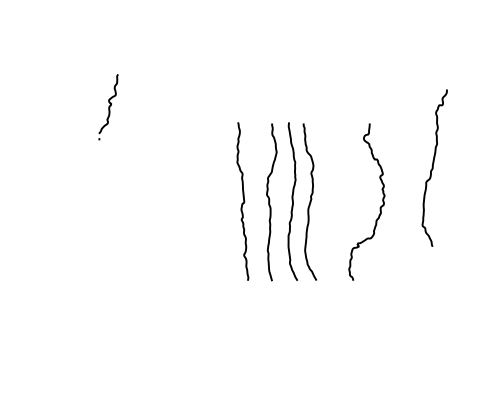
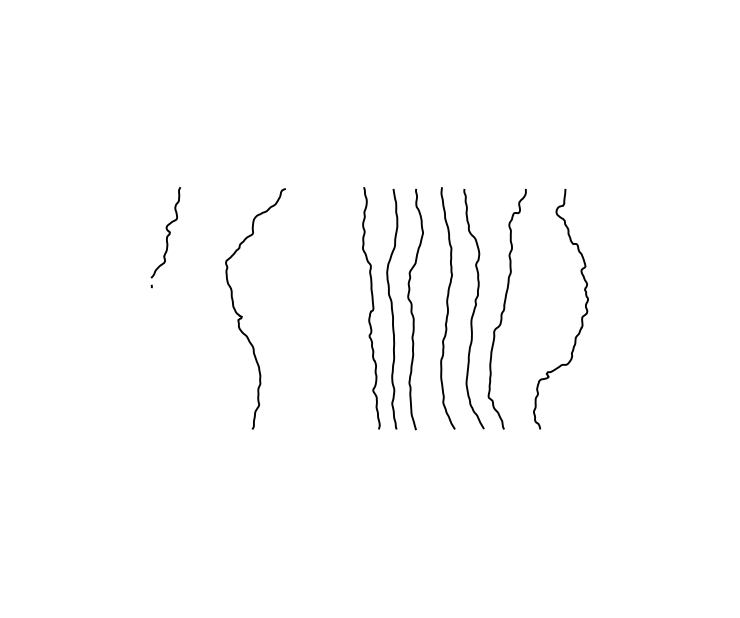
part: (108, 107) -> (165, 237), moved
curve: (433, 167) -> (505, 308), moved
curve: (256, 201) -> (392, 308), added
curve: (159, 206) -> (243, 315), added

